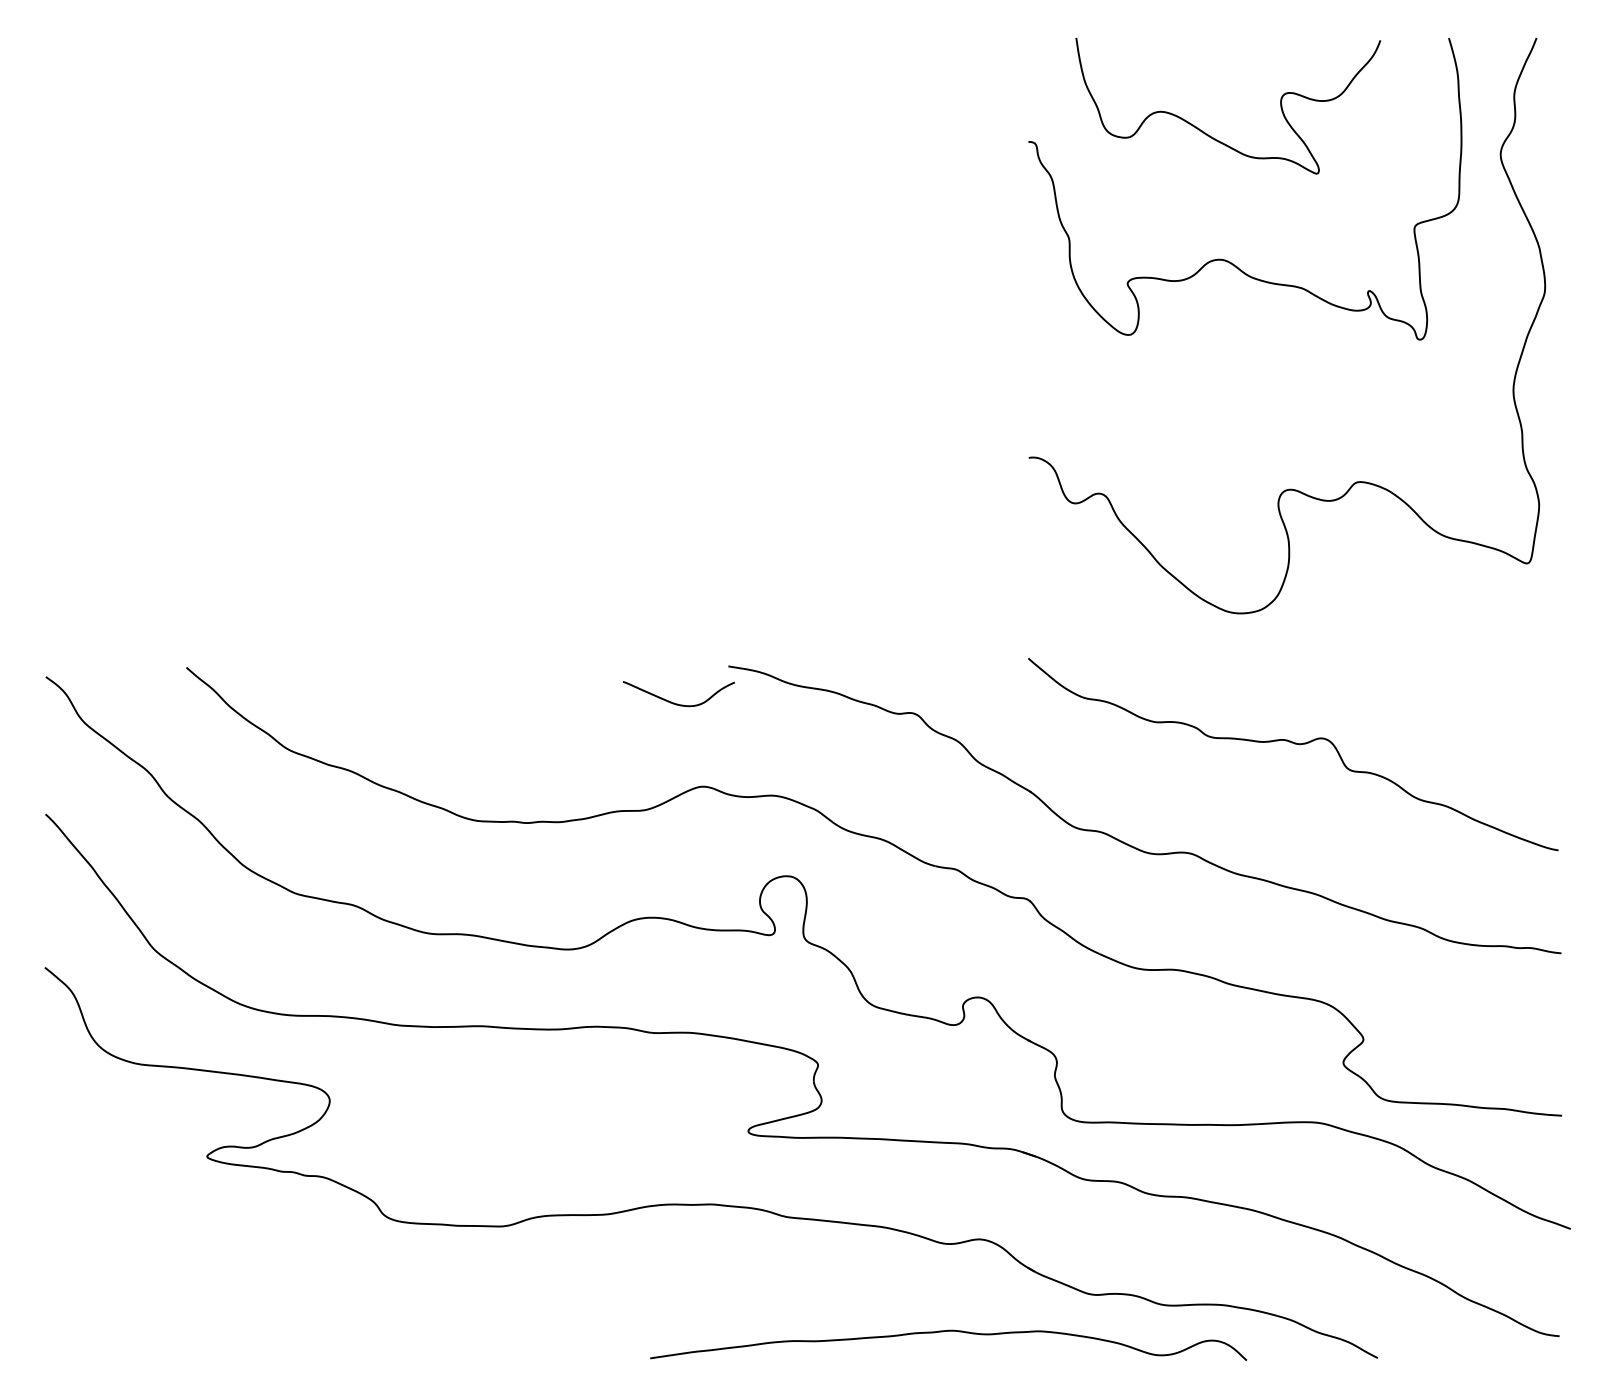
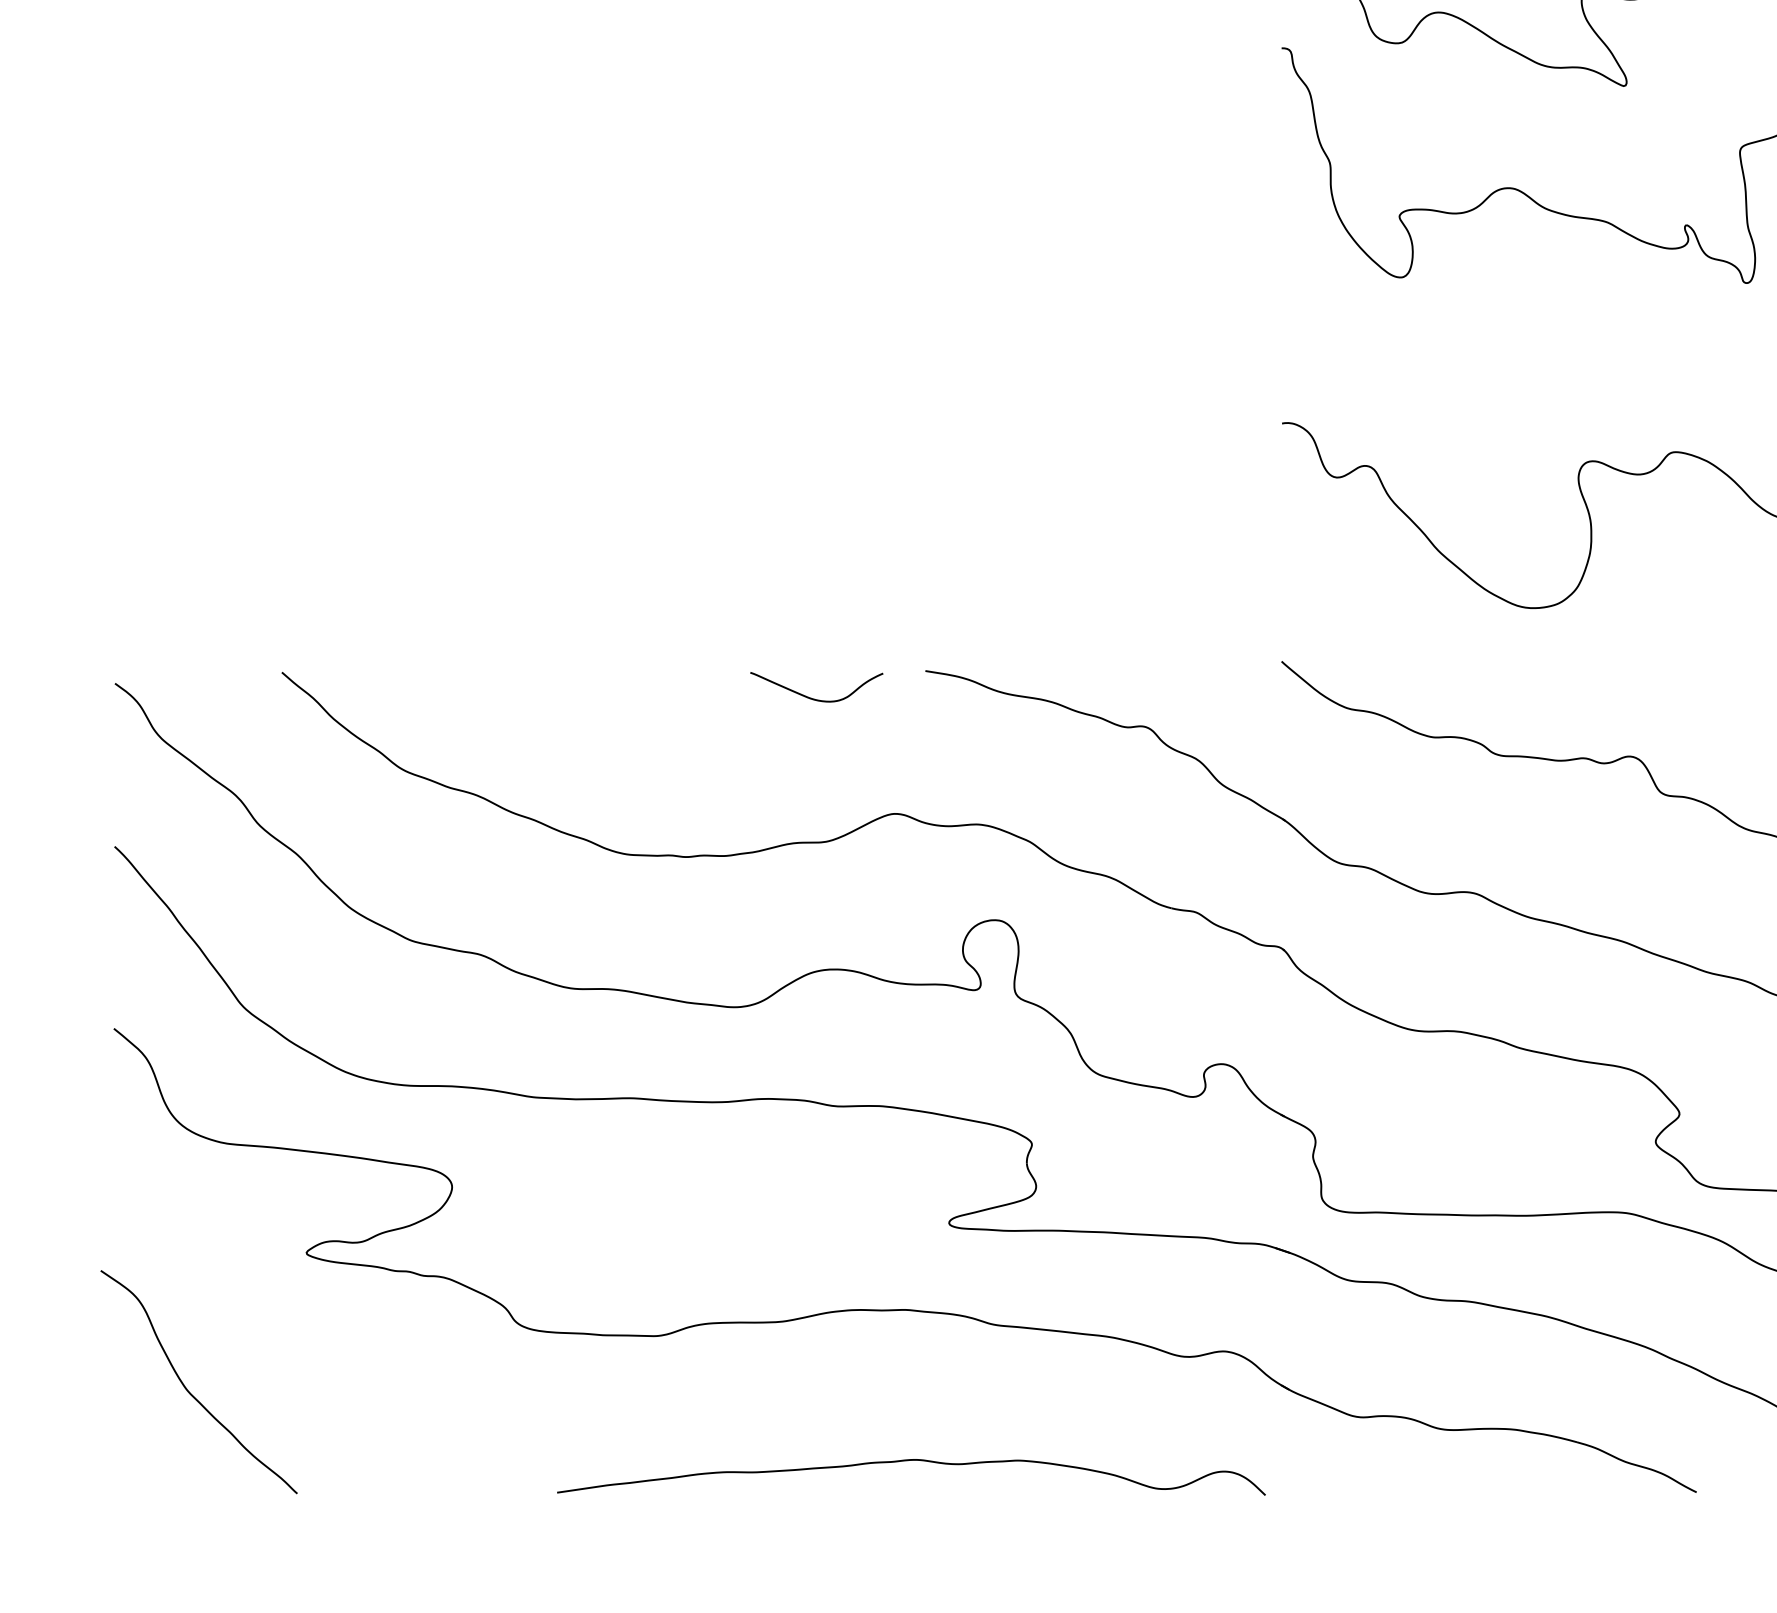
curve: (674, 702) -> (811, 697), moved
curve: (108, 1272) -> (189, 1390), added
curve: (948, 1331) -> (911, 1460), moved

